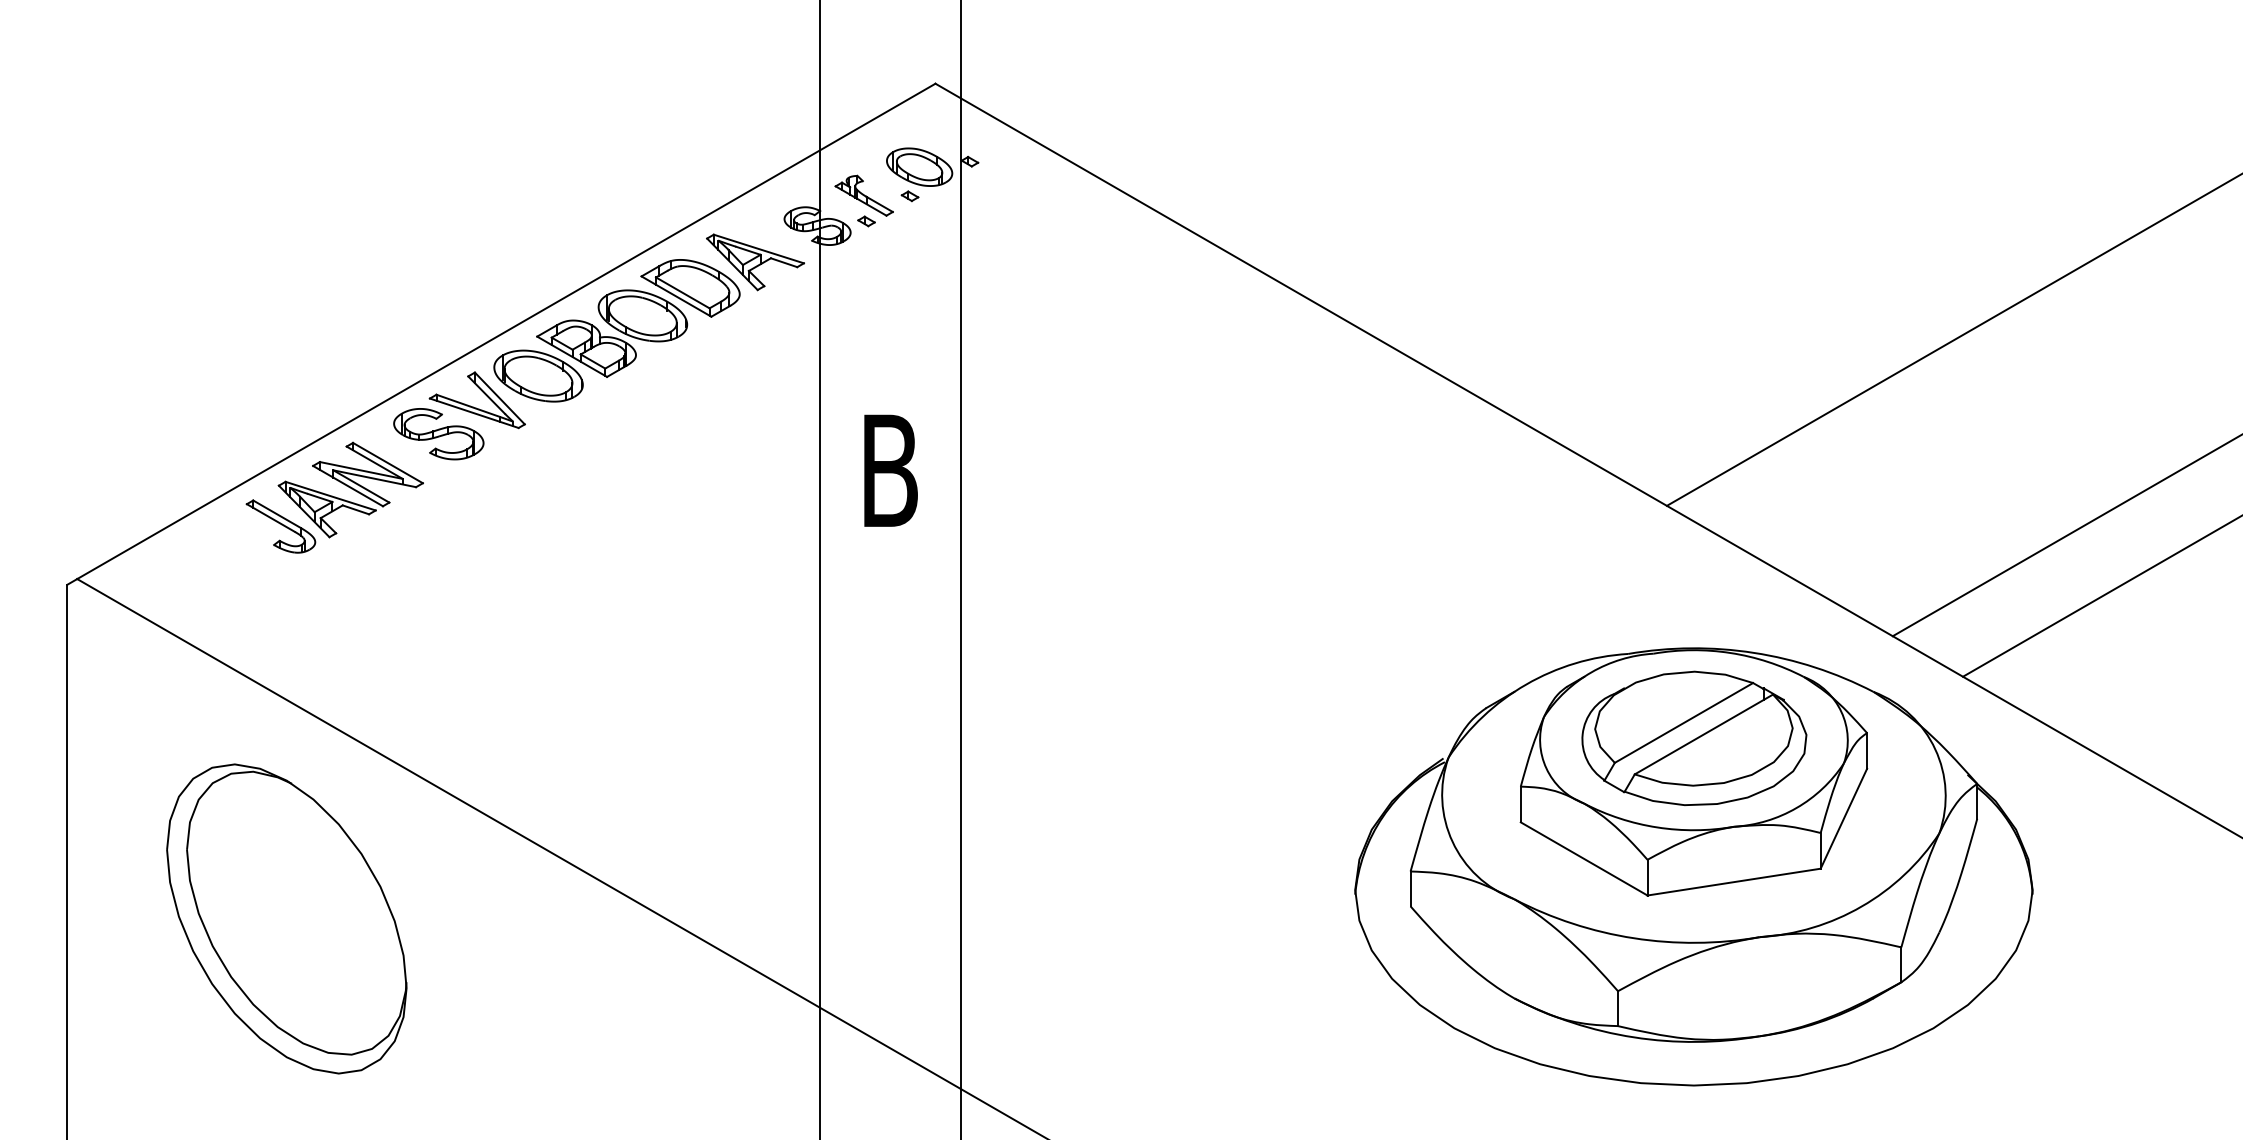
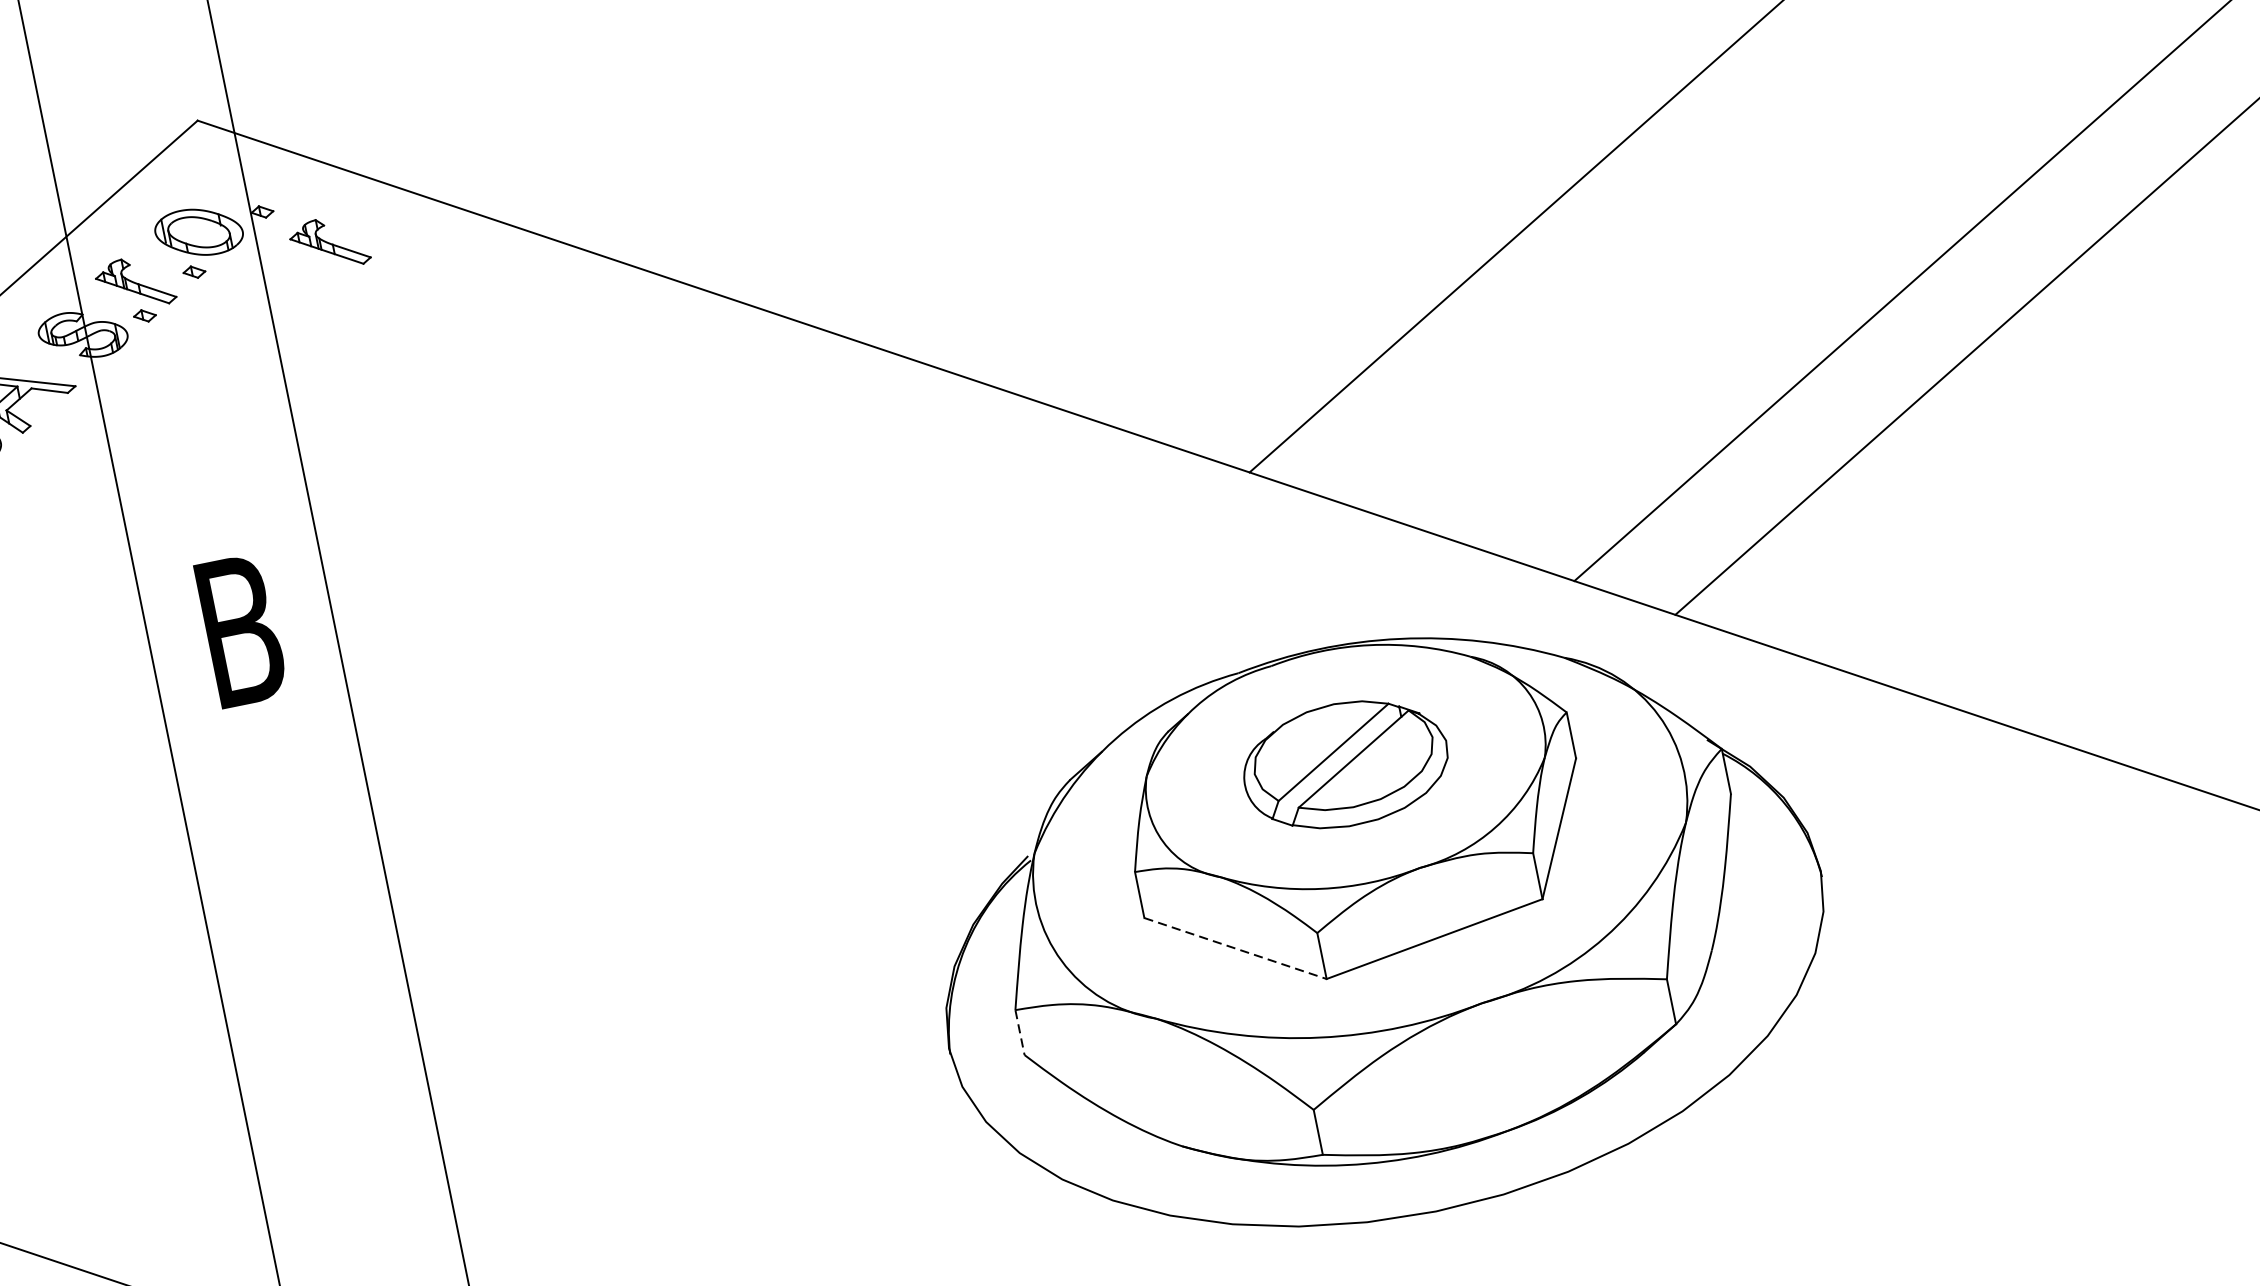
part: (1014, 195) -> (328, 243), added
part: (1694, 737) -> (1345, 763), size x0.7
line: (1584, 859) -> (1236, 949), solid -> dashed
line: (1410, 889) -> (1020, 1033), solid -> dashed

